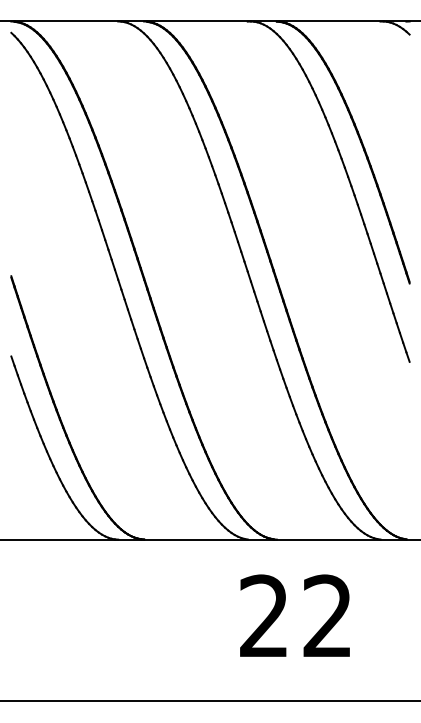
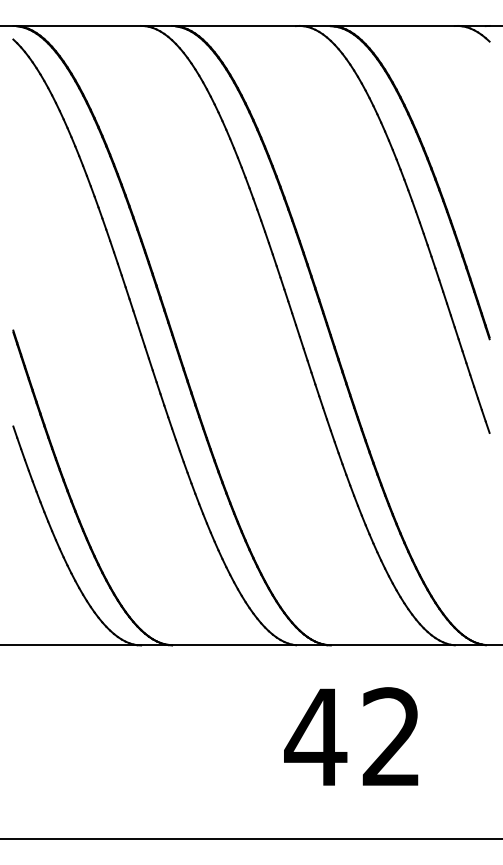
text: (264, 615) -> (315, 736), 22 -> 42

